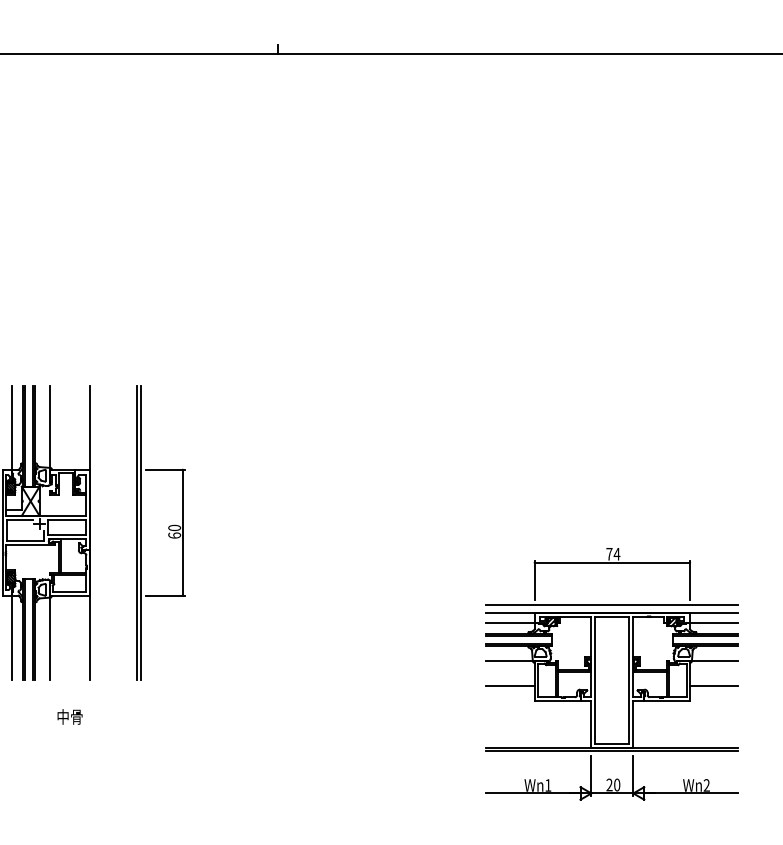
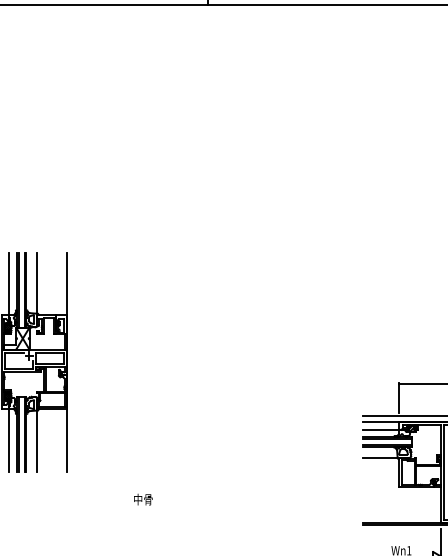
part: (168, 533) -> (125, 362), removed
line: (510, 686) -> (380, 476), removed
text: (69, 716) -> (142, 499), moved

